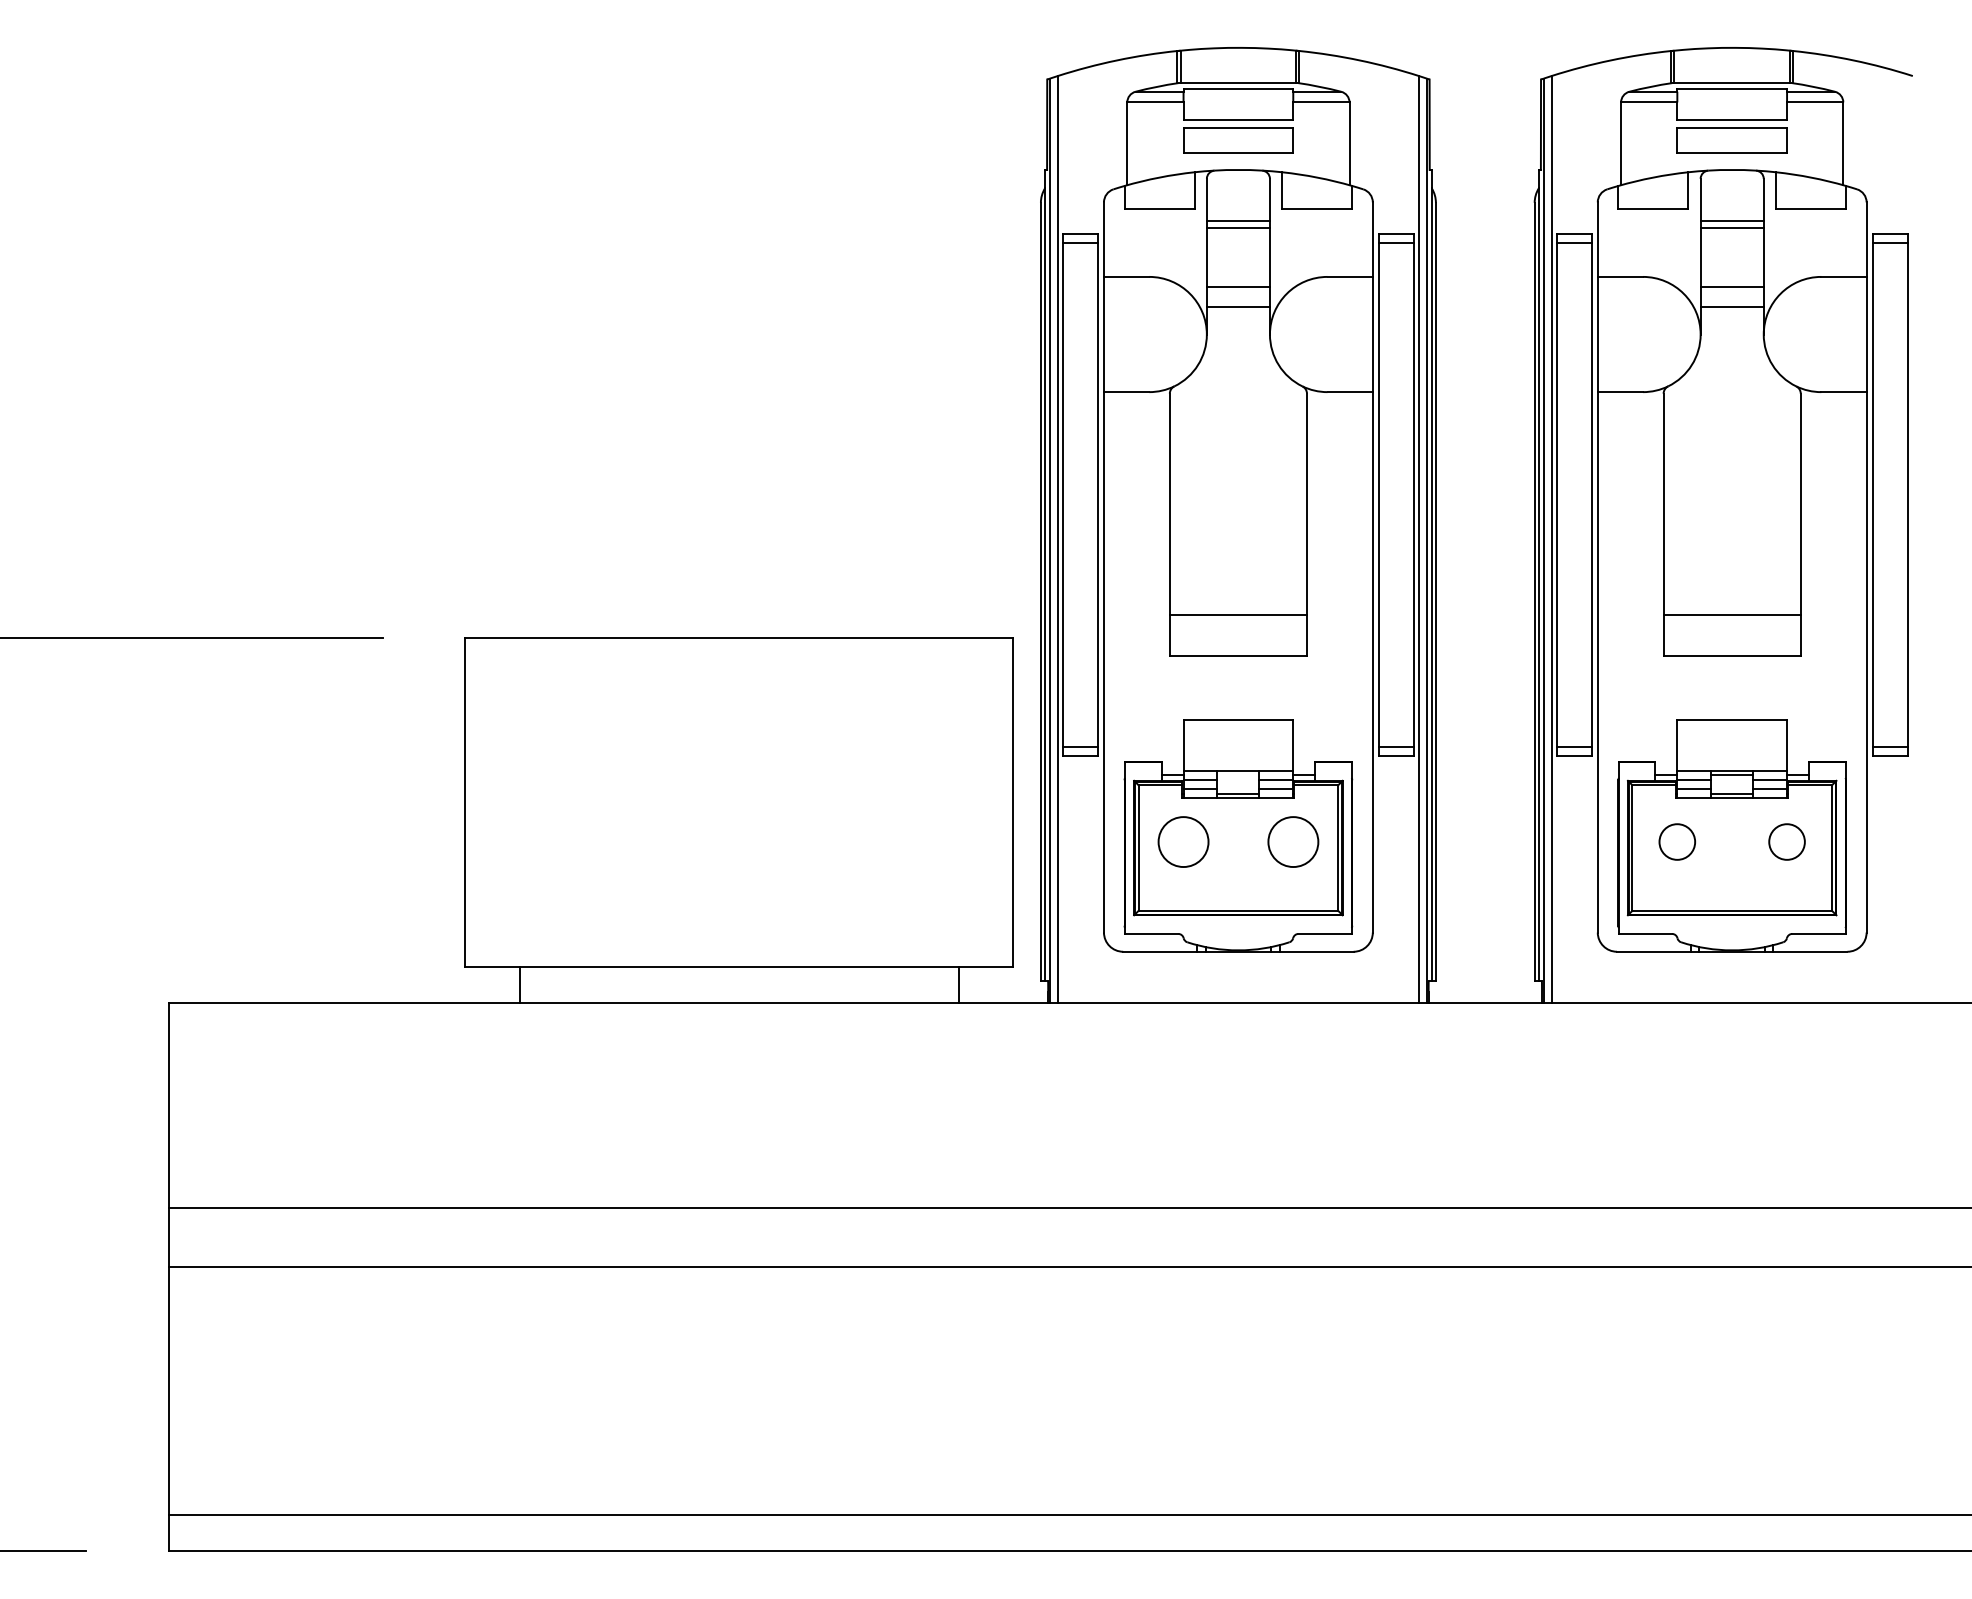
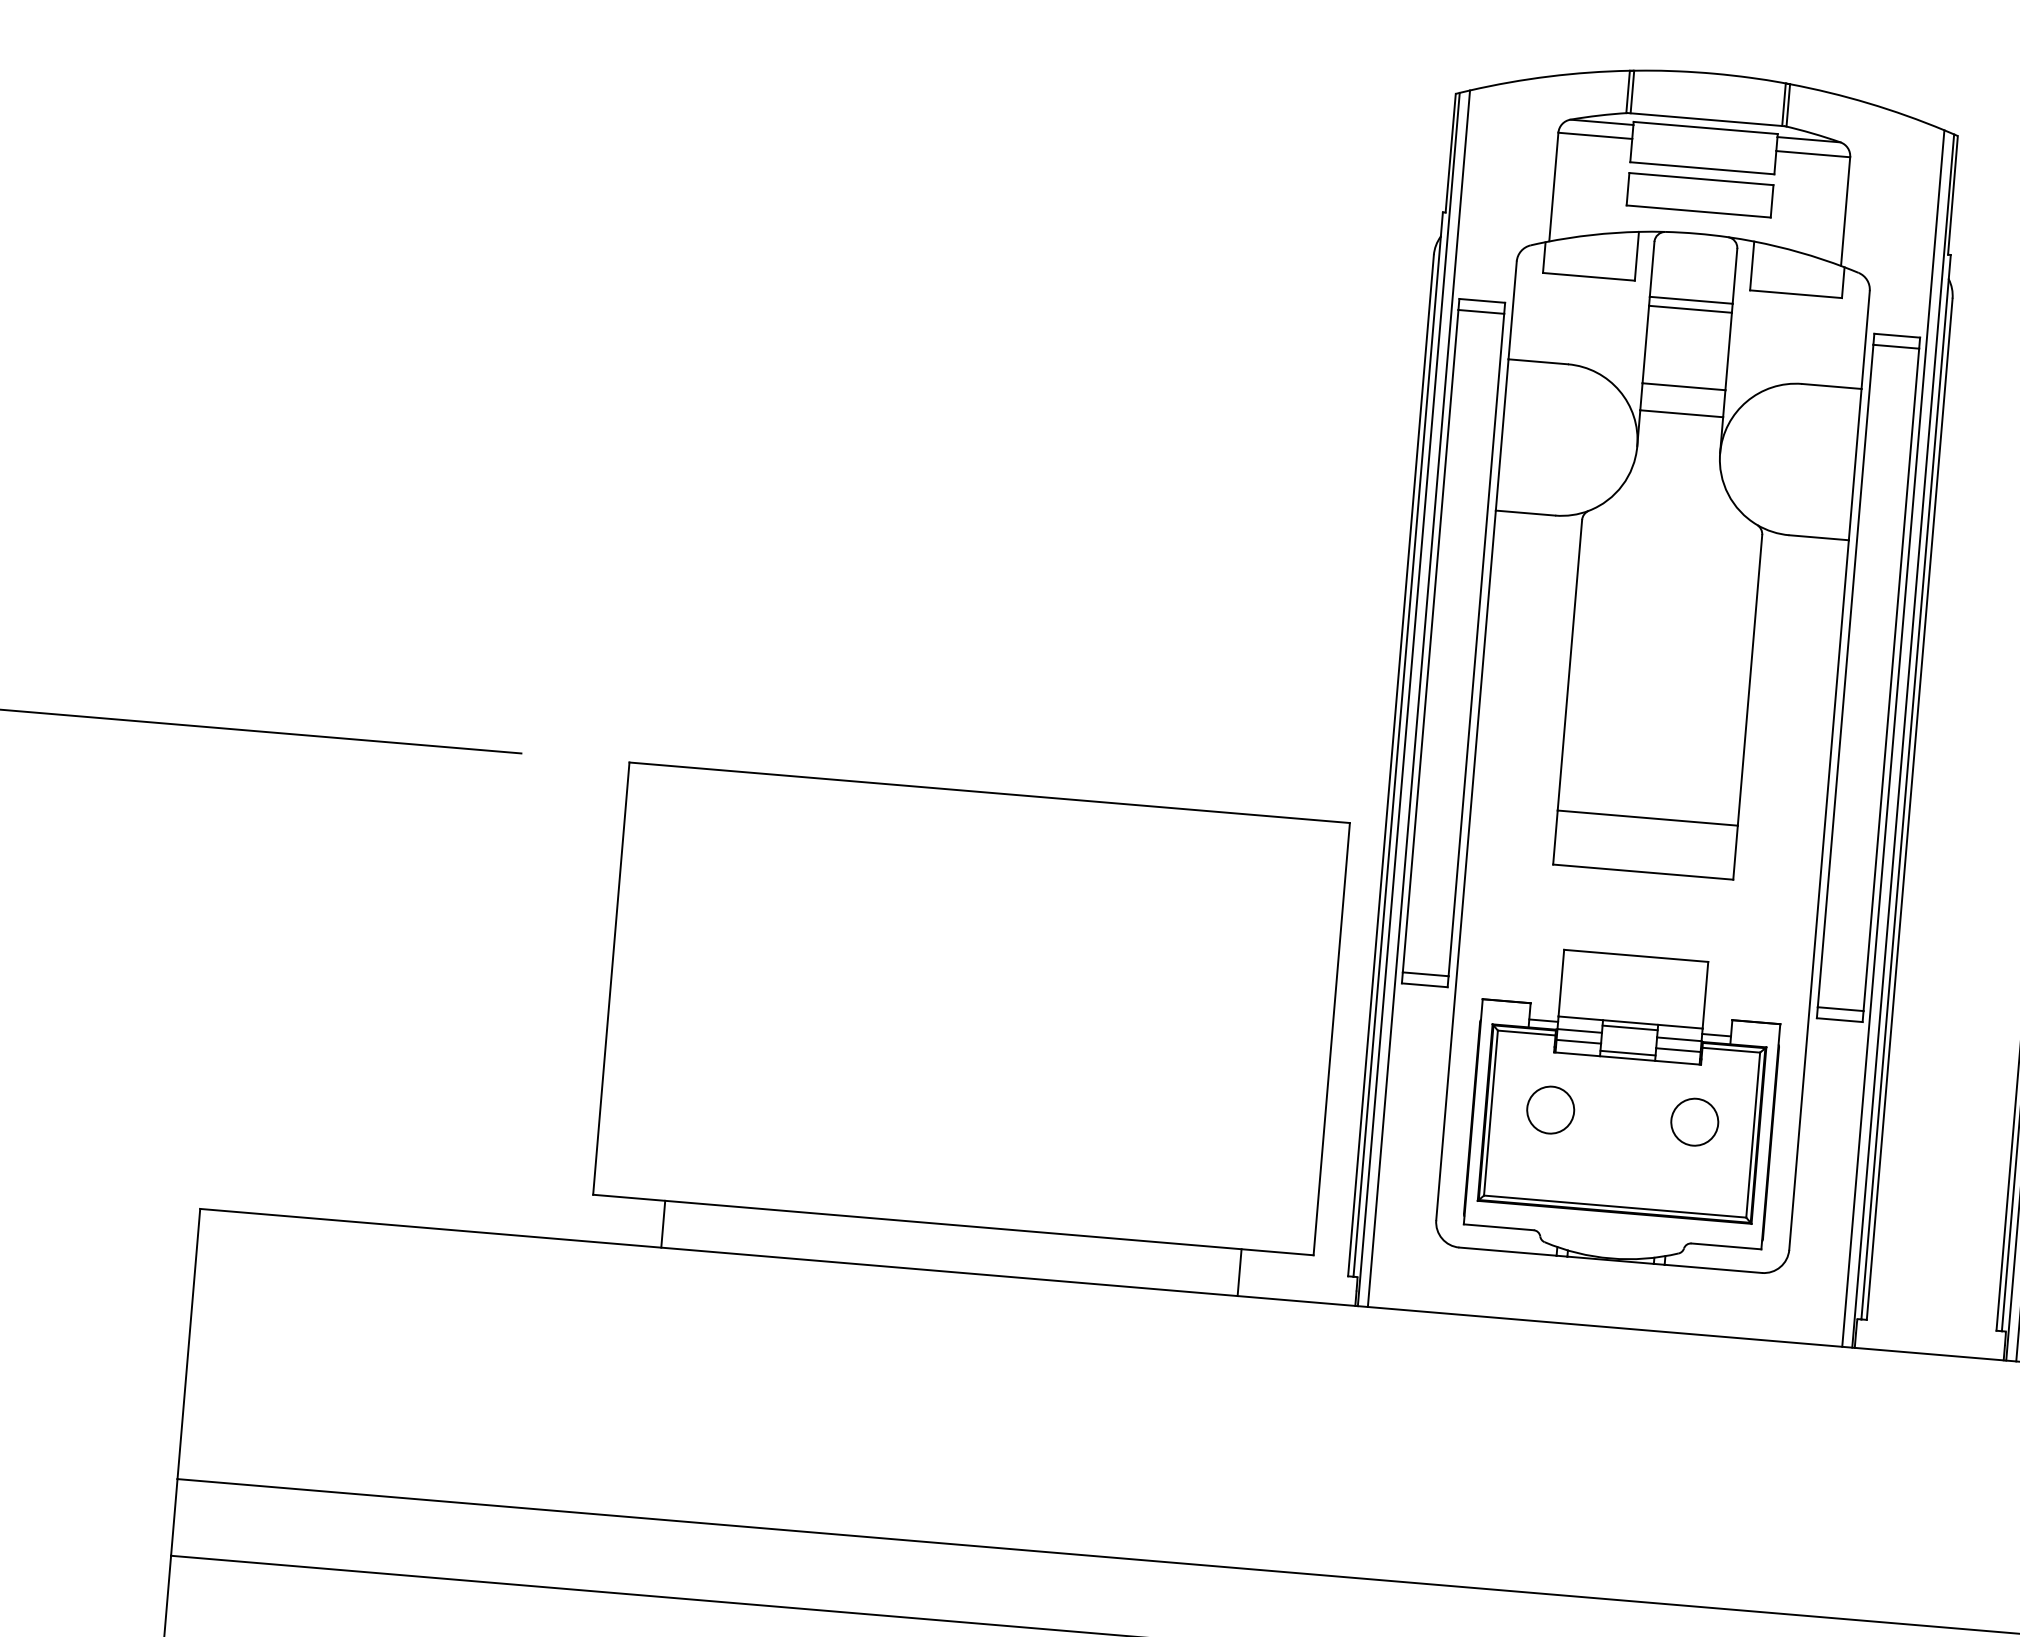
line: (1238, 774) -> (1630, 1027), added
circle: (1183, 841) -> (1550, 1109), size x0.71
circle: (1292, 841) -> (1693, 1121), size x0.71

